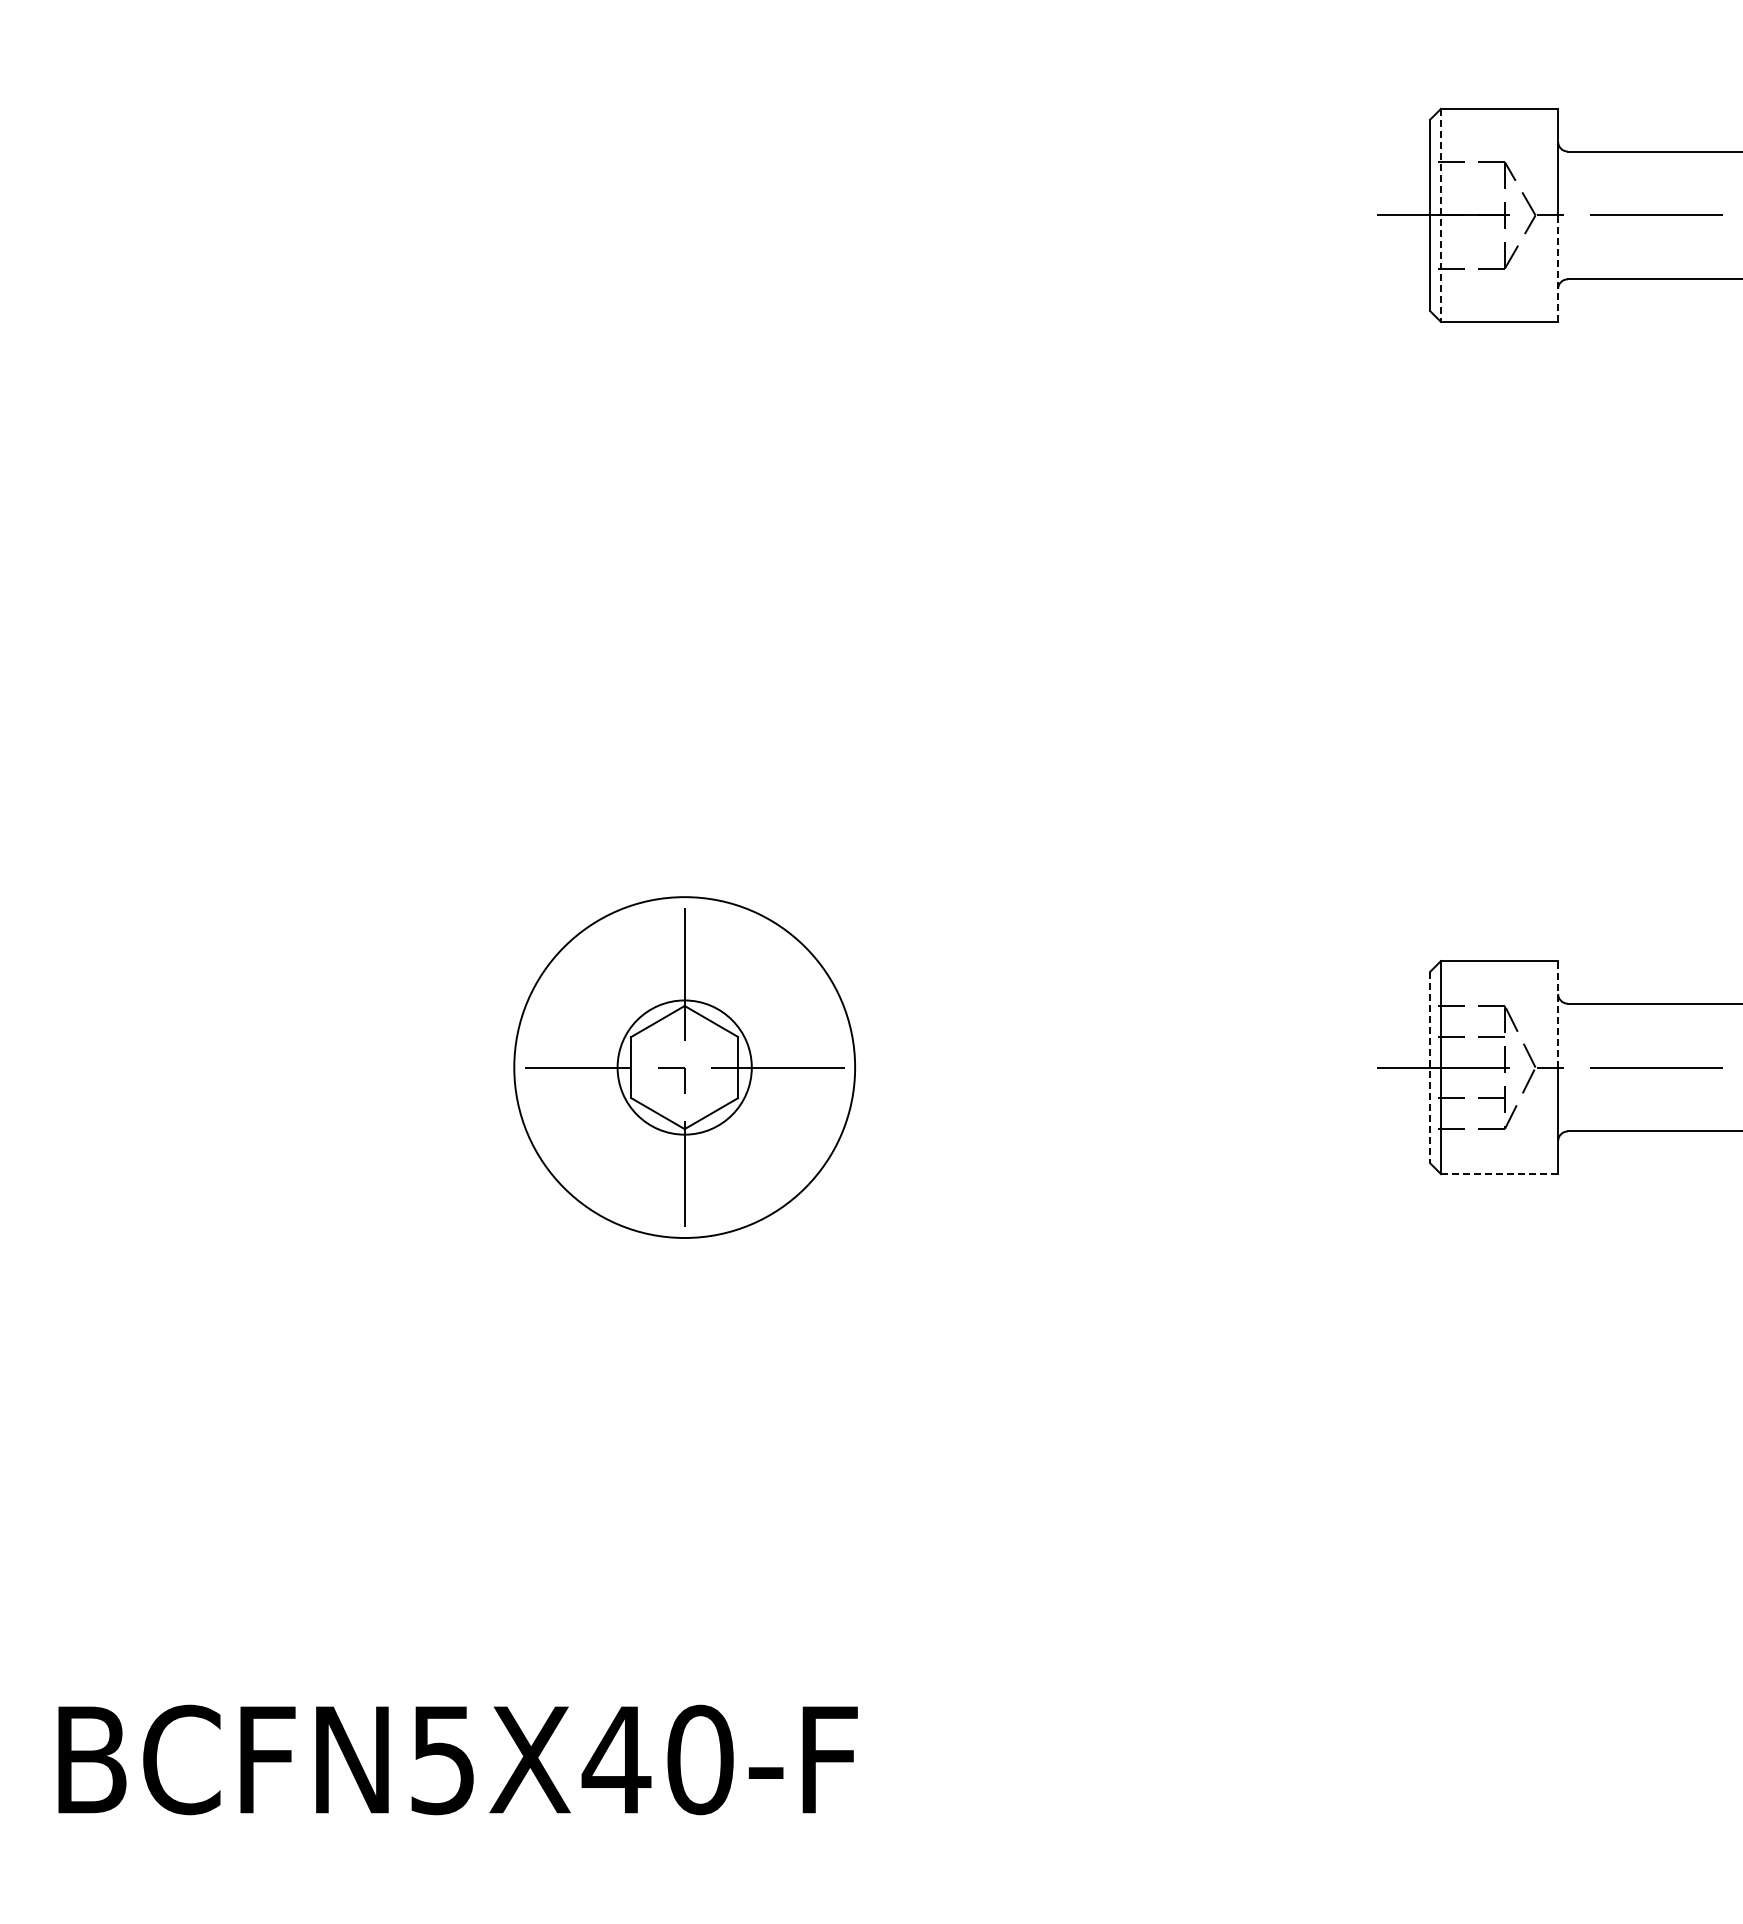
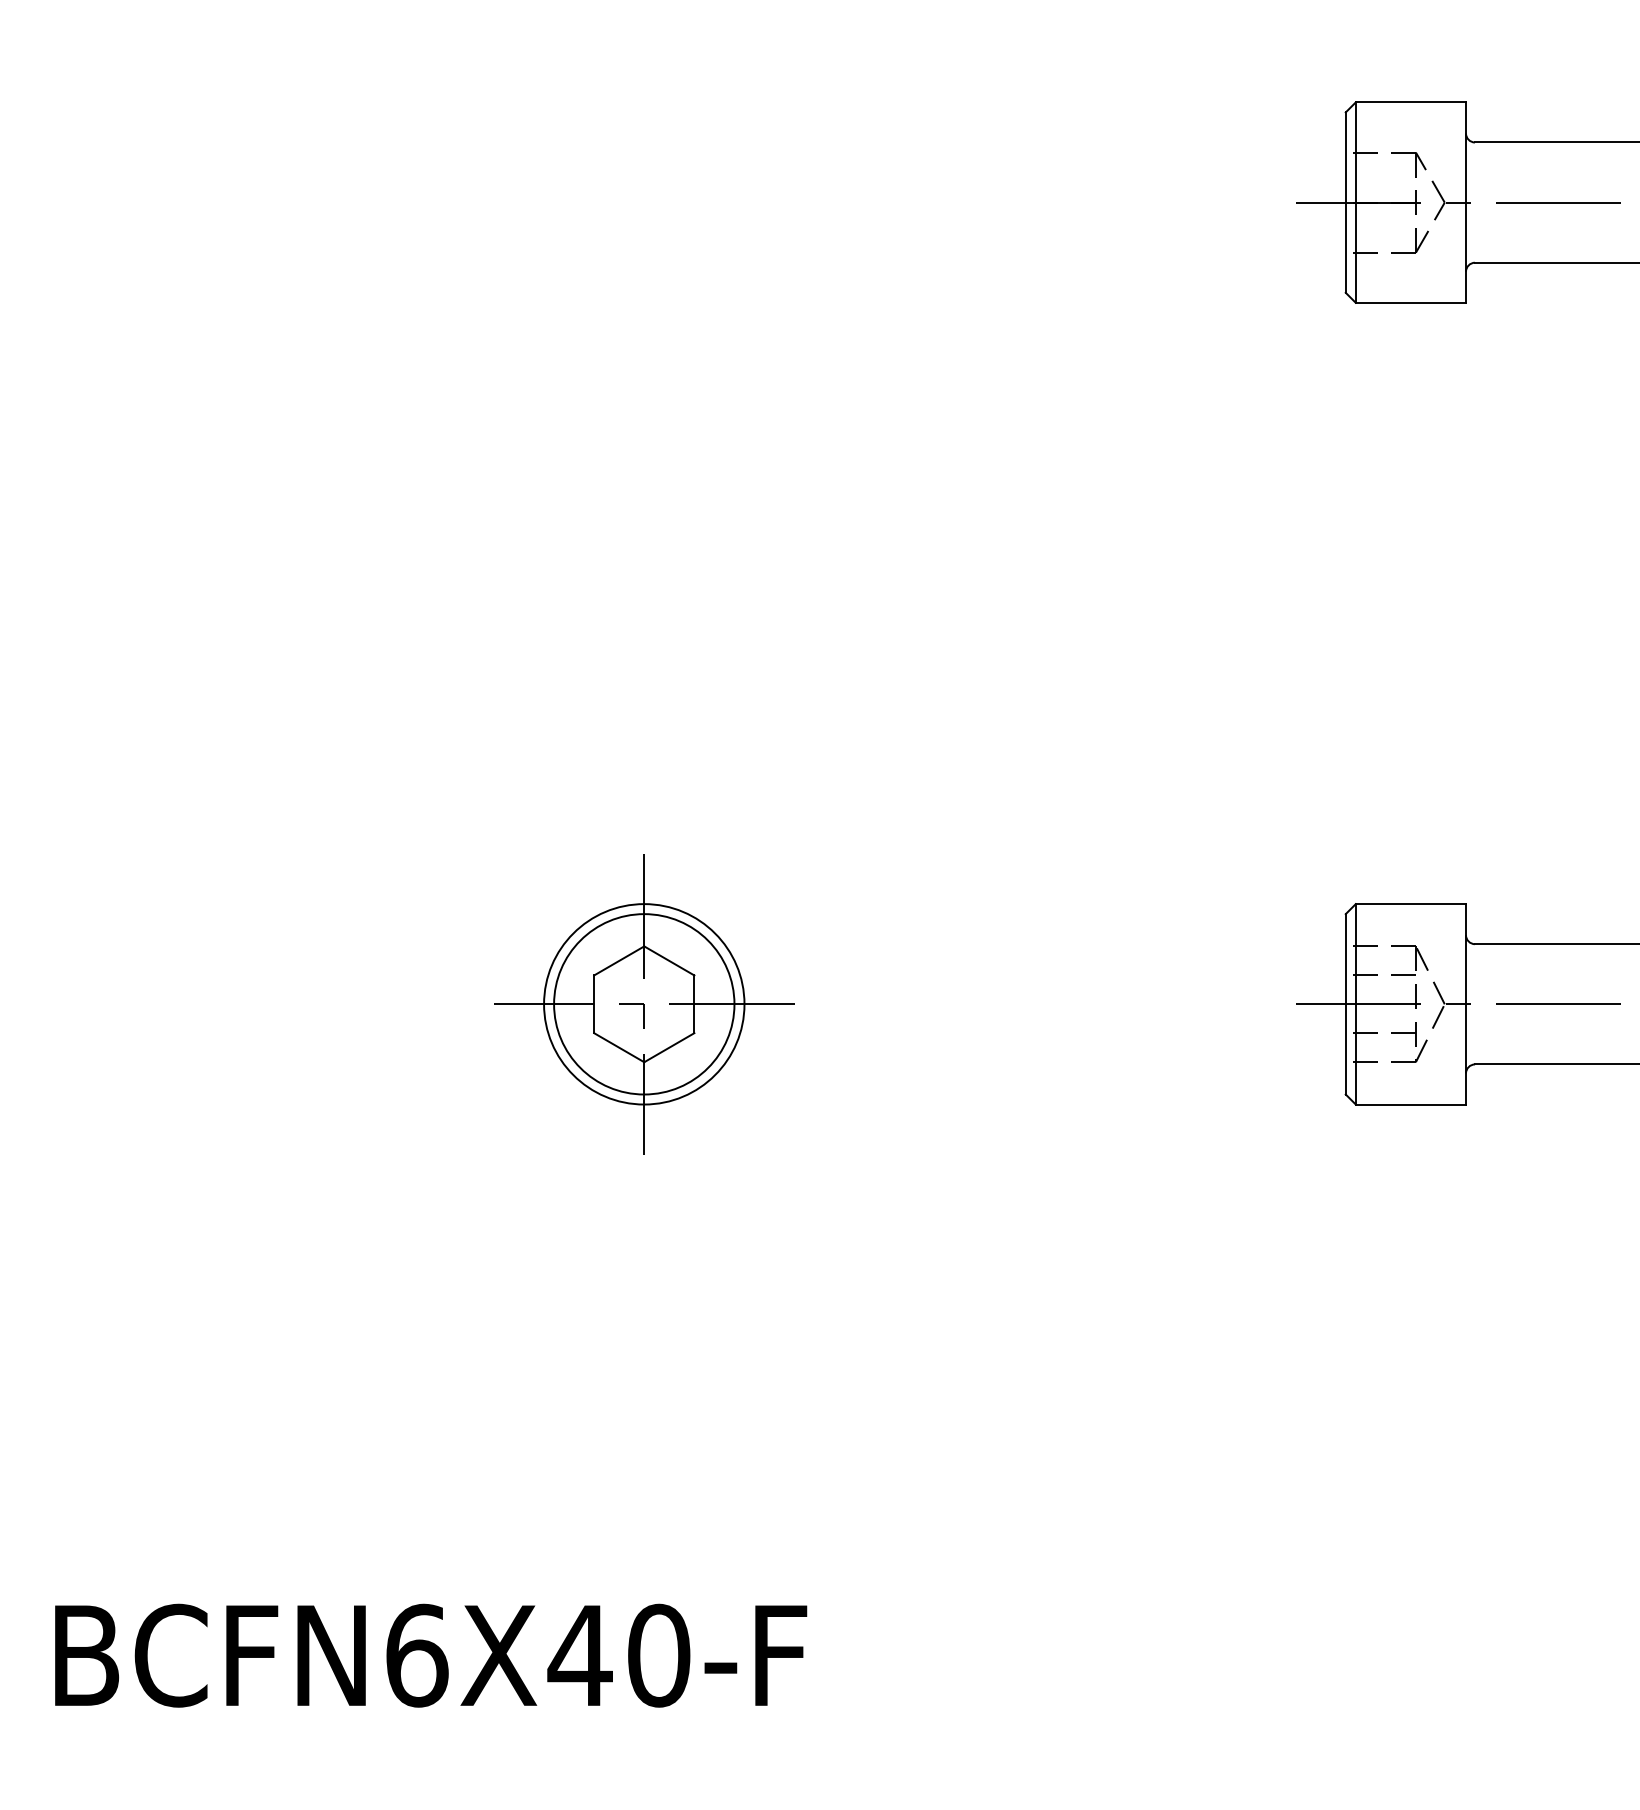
line: (1440, 215) -> (1355, 202), dashed -> solid
line: (1558, 268) -> (1466, 252), dashed -> solid
line: (1558, 1013) -> (1466, 953), dashed -> solid
circle: (684, 1067) -> (644, 1004), size x0.62
circle: (684, 1067) -> (644, 1004), size x1.43
line: (1430, 1067) -> (1345, 1004), dashed -> solid
line: (1499, 1174) -> (1410, 1104), dashed -> solid
text: (443, 1759) -> (417, 1655), BCFN5X40-F -> BCFN6X40-F

